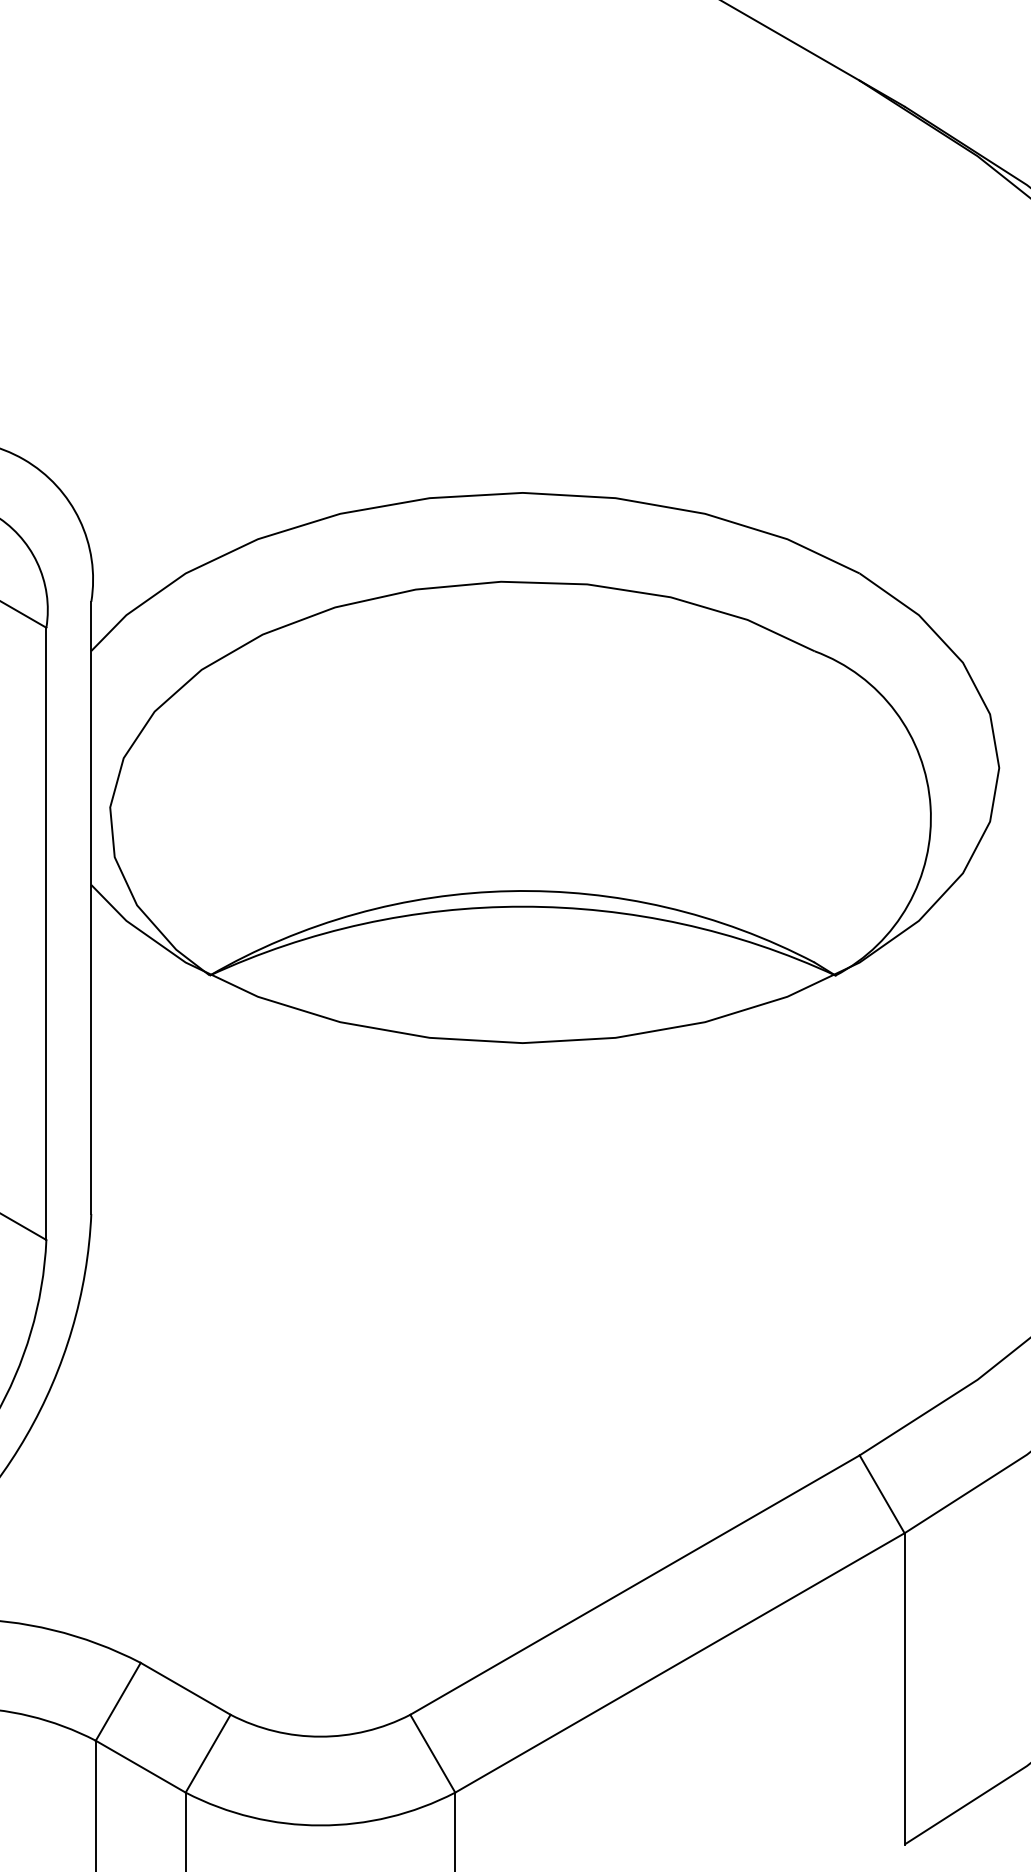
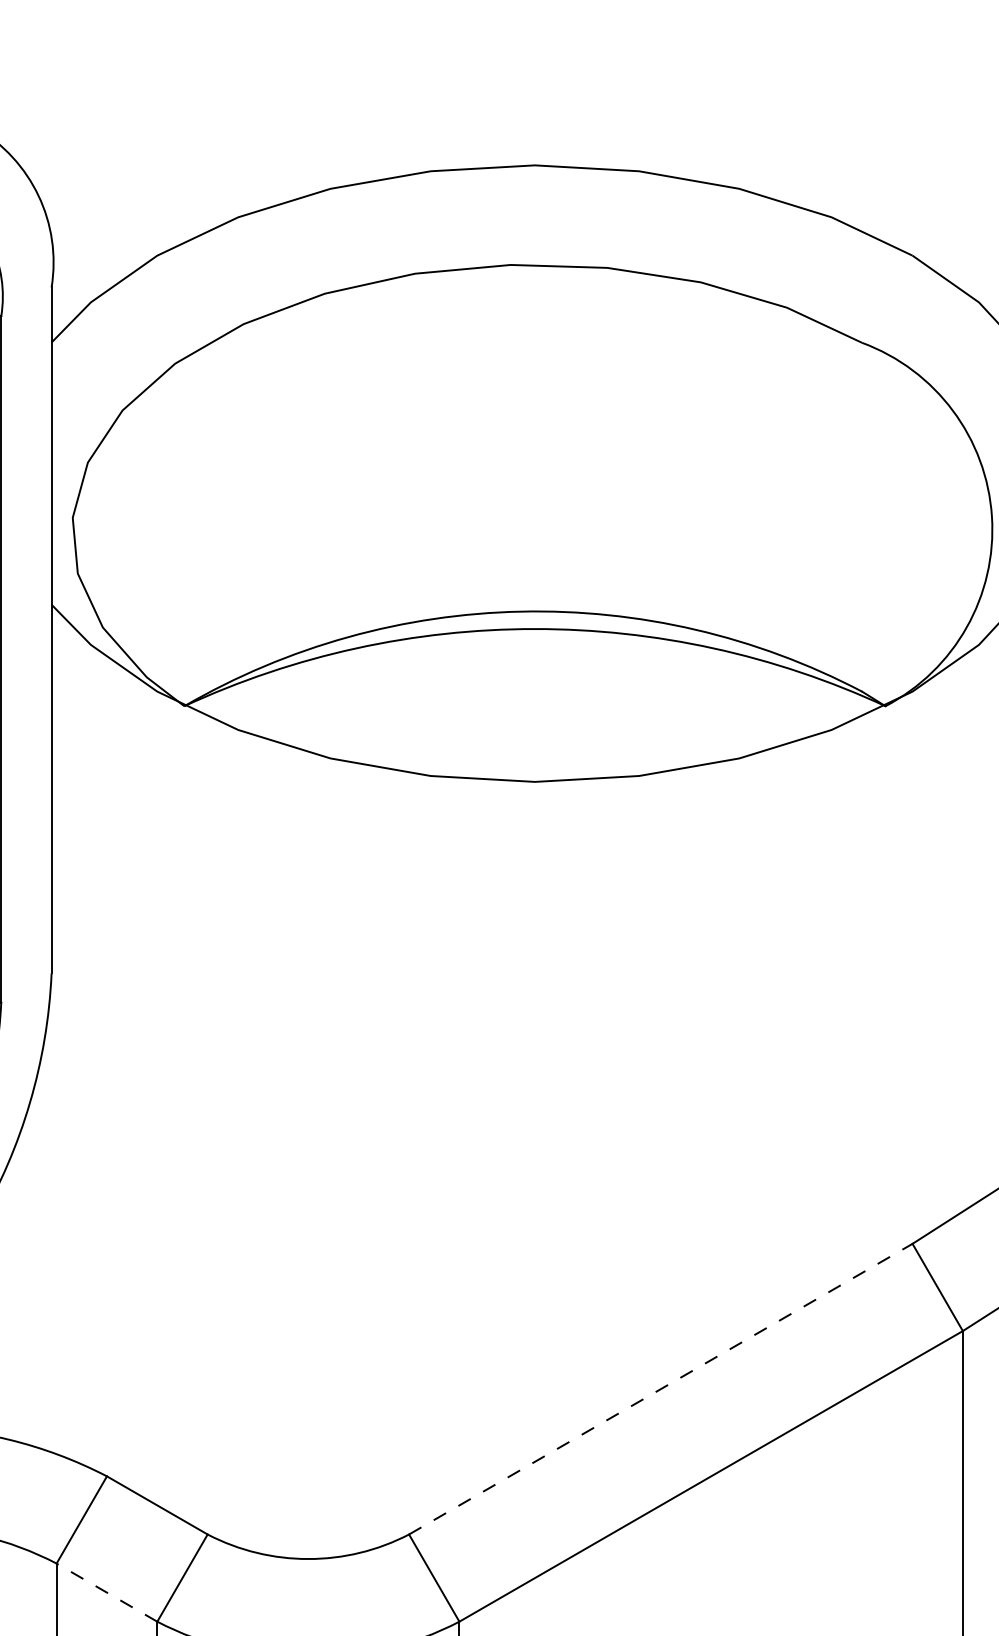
line: (635, 1584) -> (661, 1388), solid -> dashed
line: (140, 1766) -> (106, 1592), solid -> dashed

